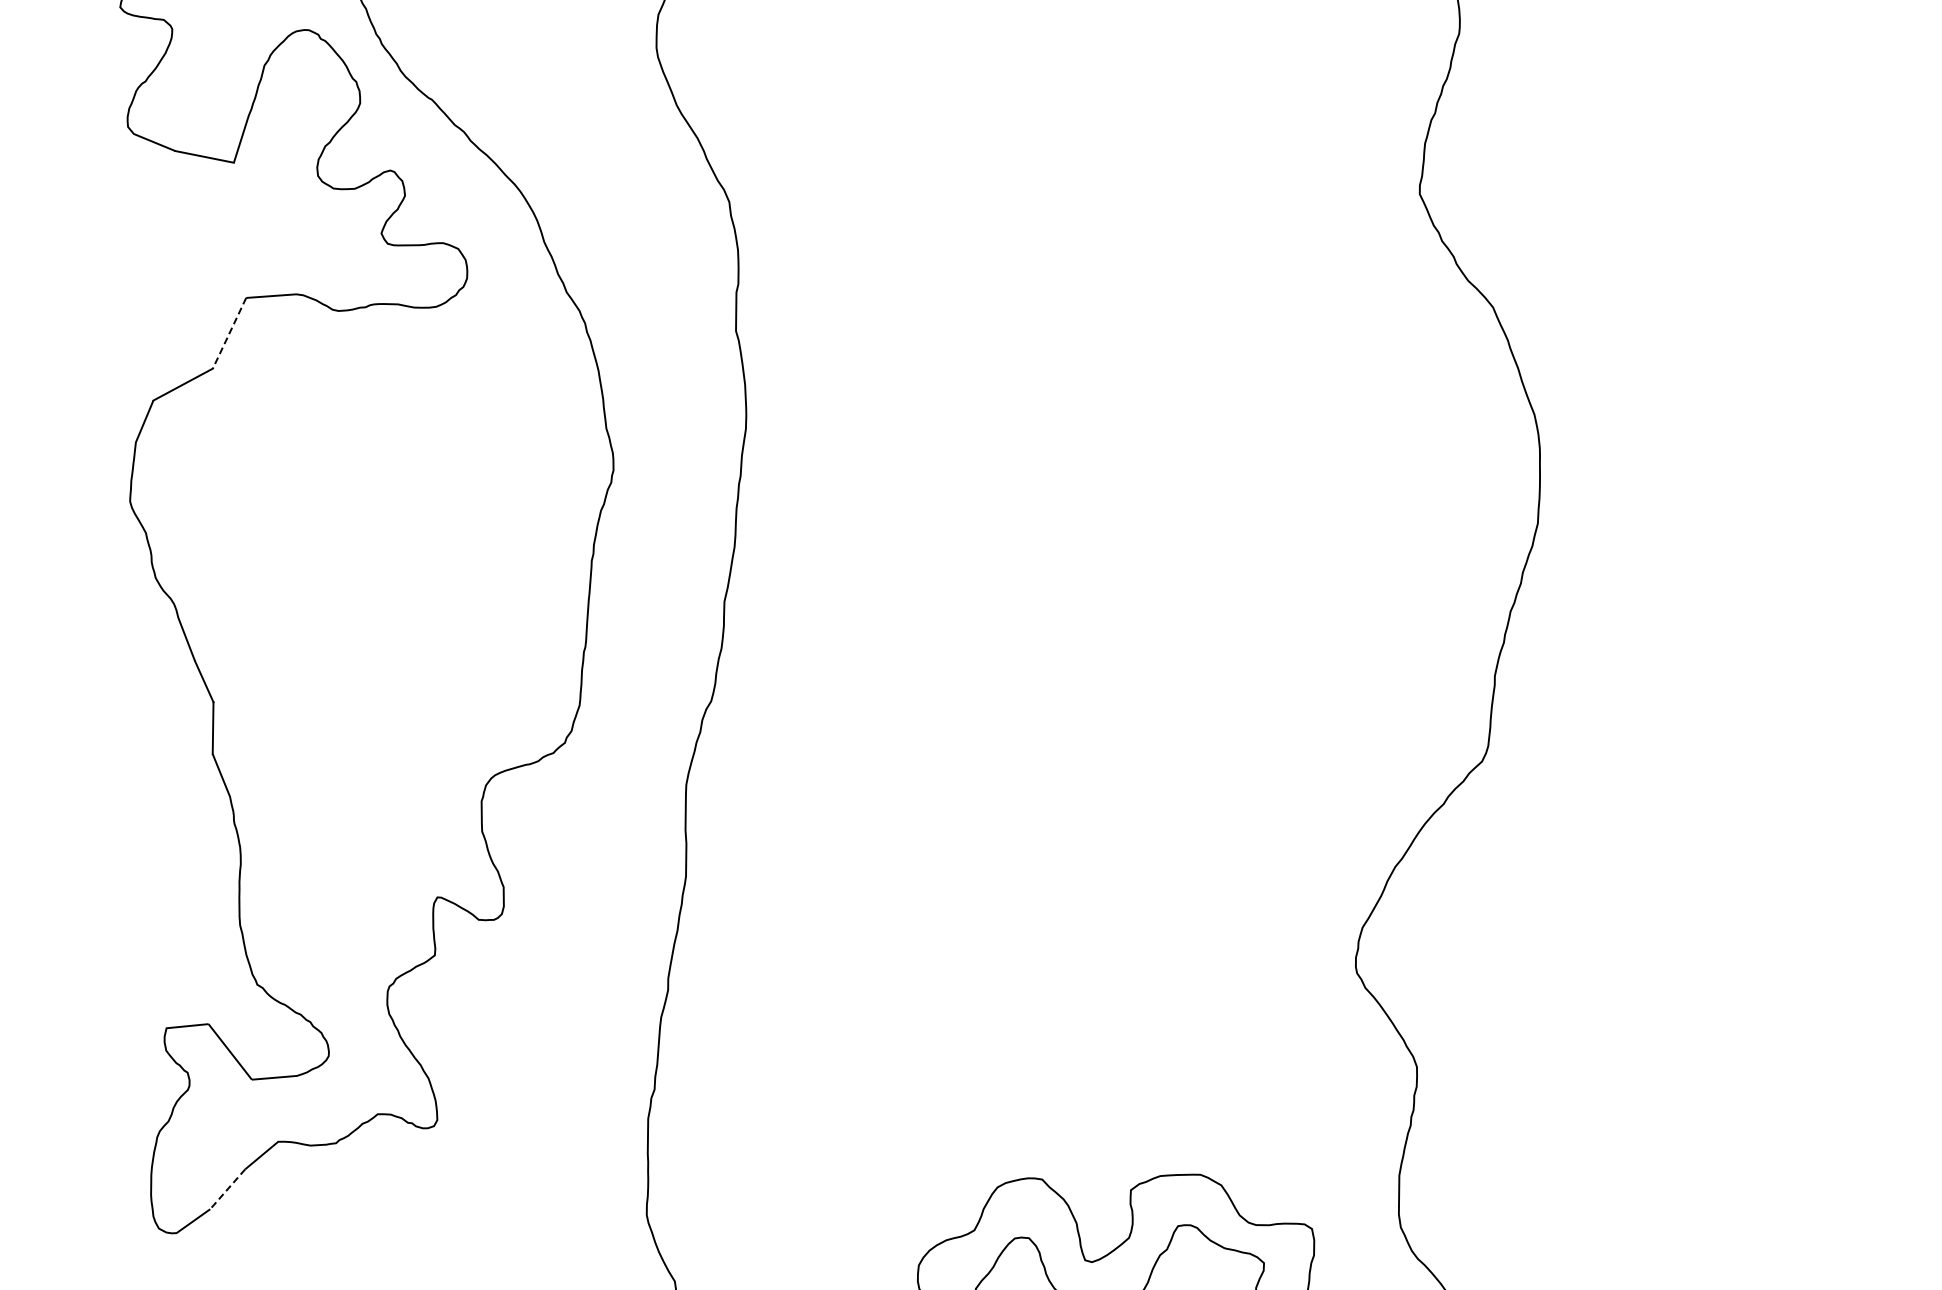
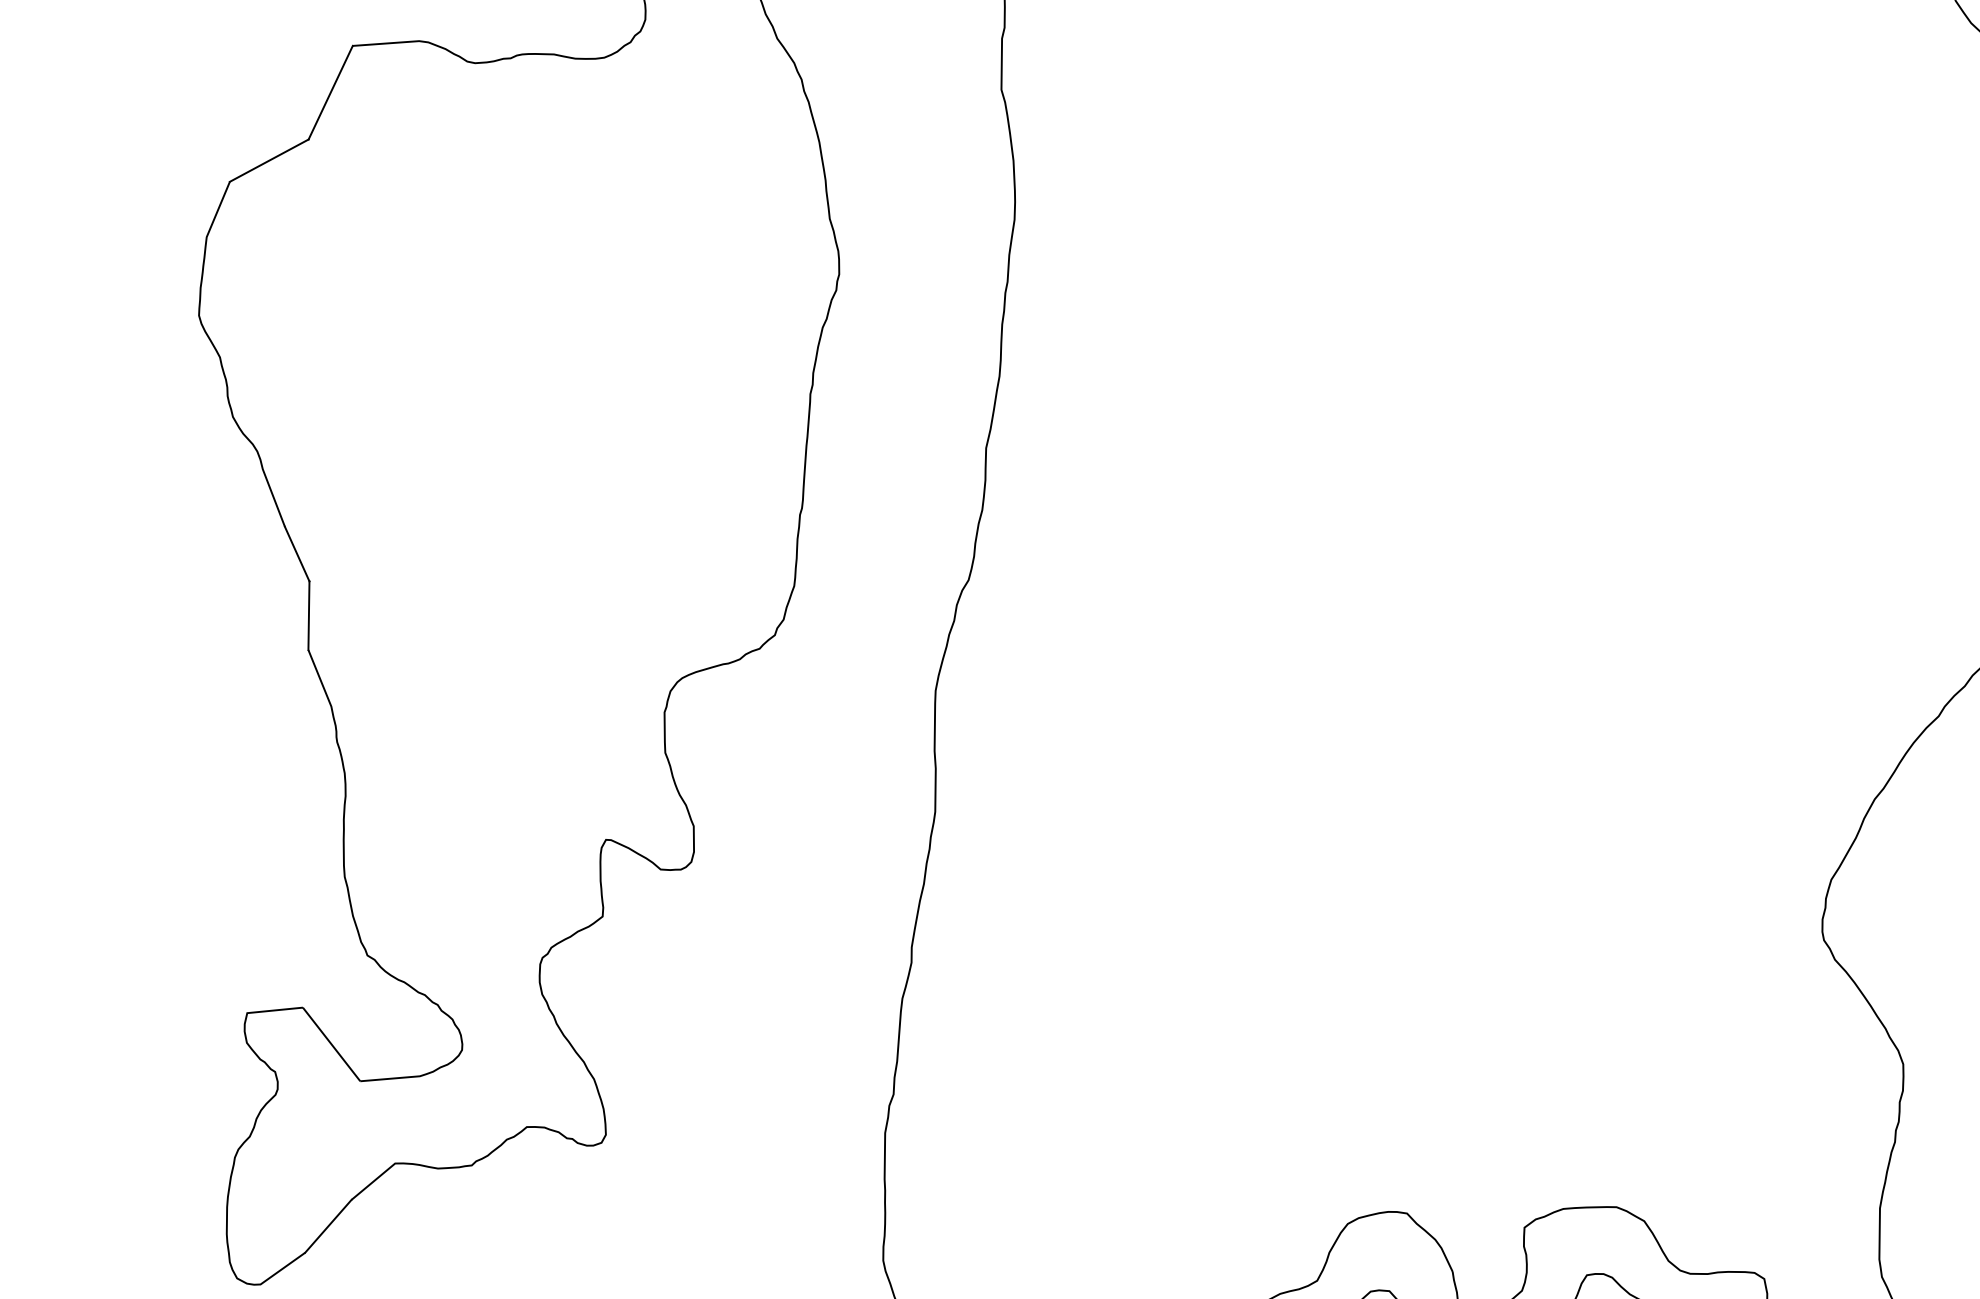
line: (229, 333) -> (330, 93), dashed -> solid
line: (227, 1189) -> (327, 1226), dashed -> solid

